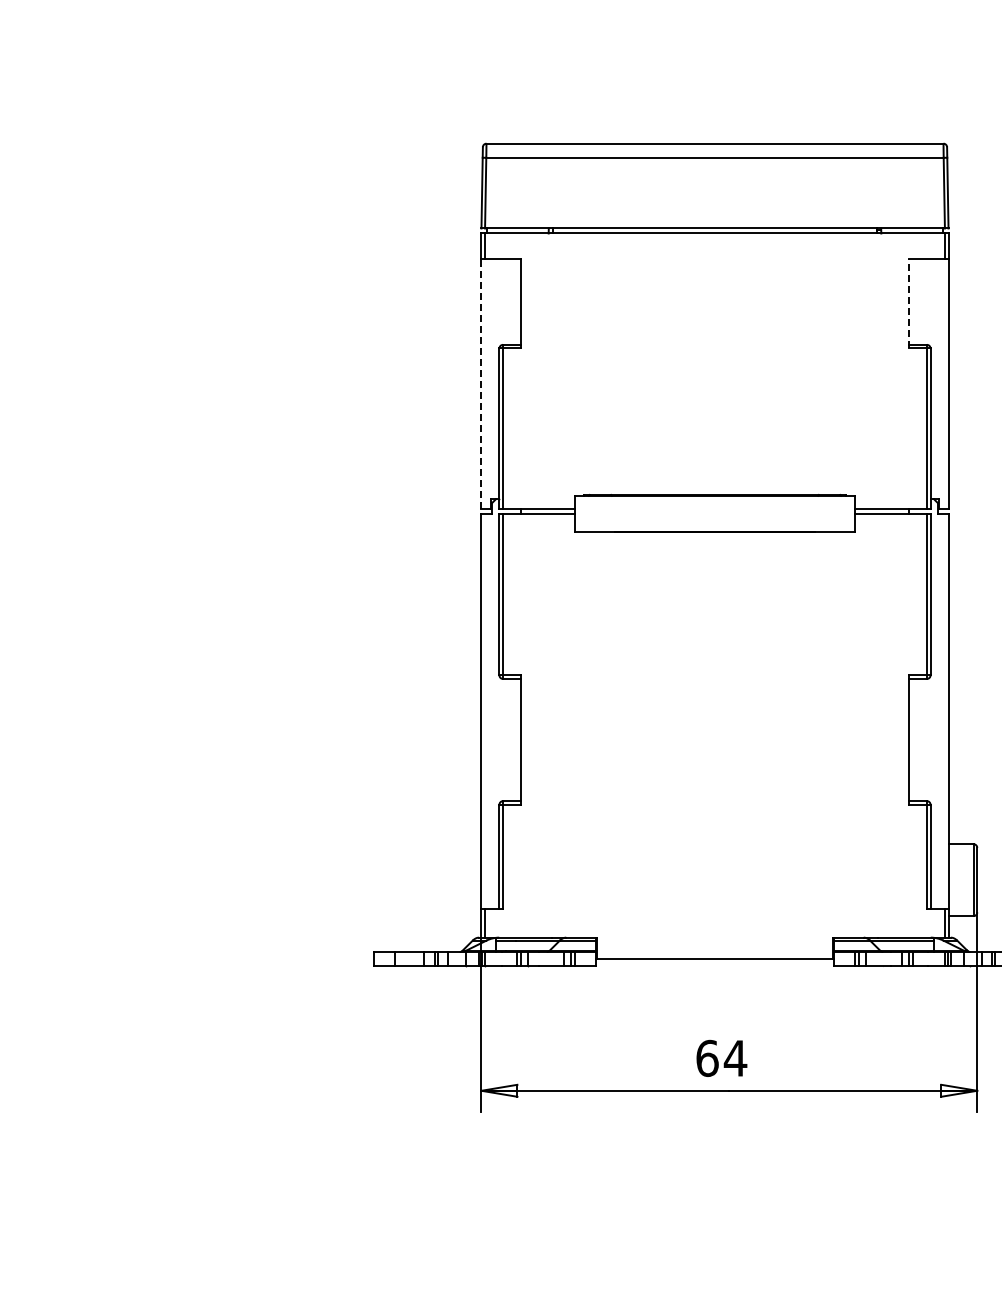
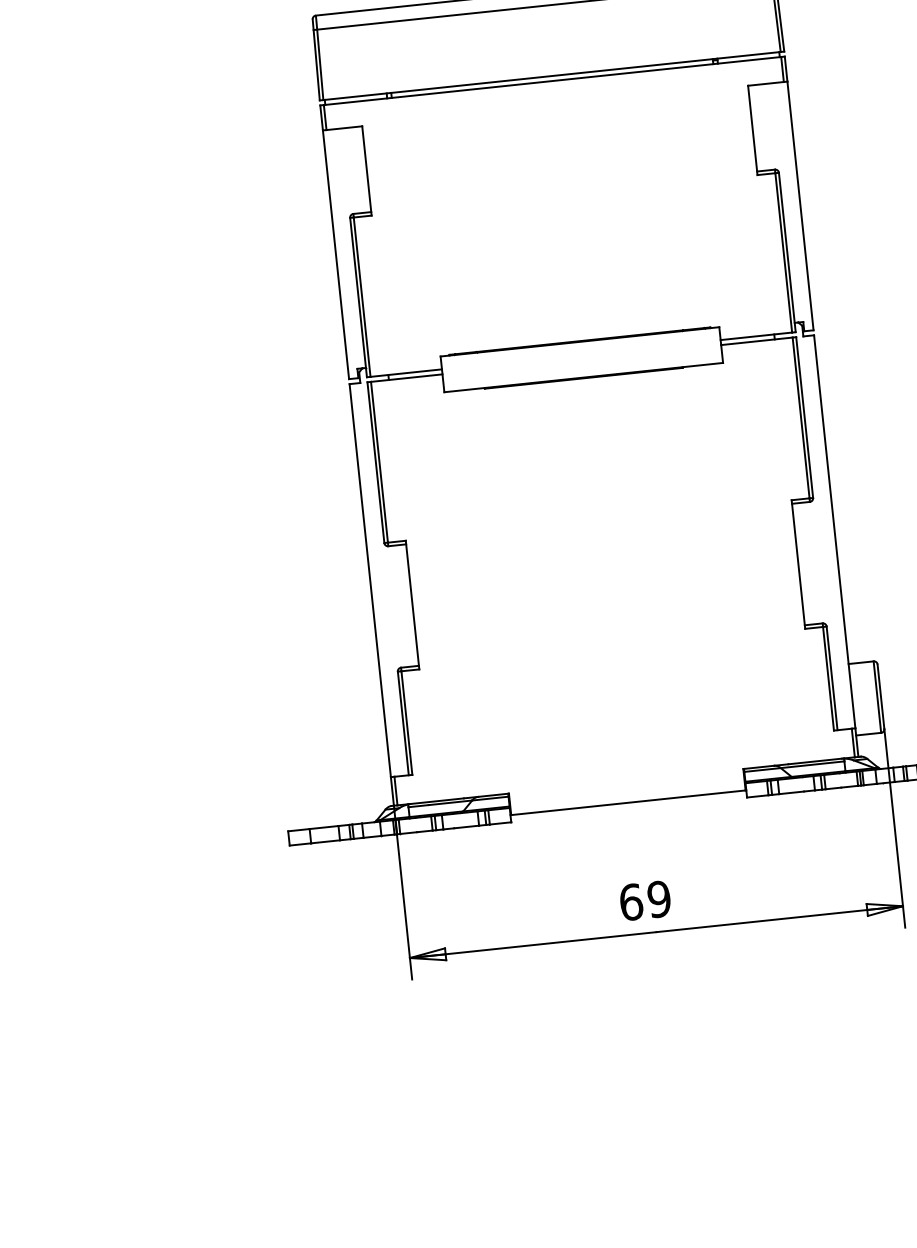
line: (909, 303) -> (753, 130), dashed -> solid
line: (481, 383) -> (336, 254), dashed -> solid
text: (735, 1058) -> (659, 899), 64 -> 69

